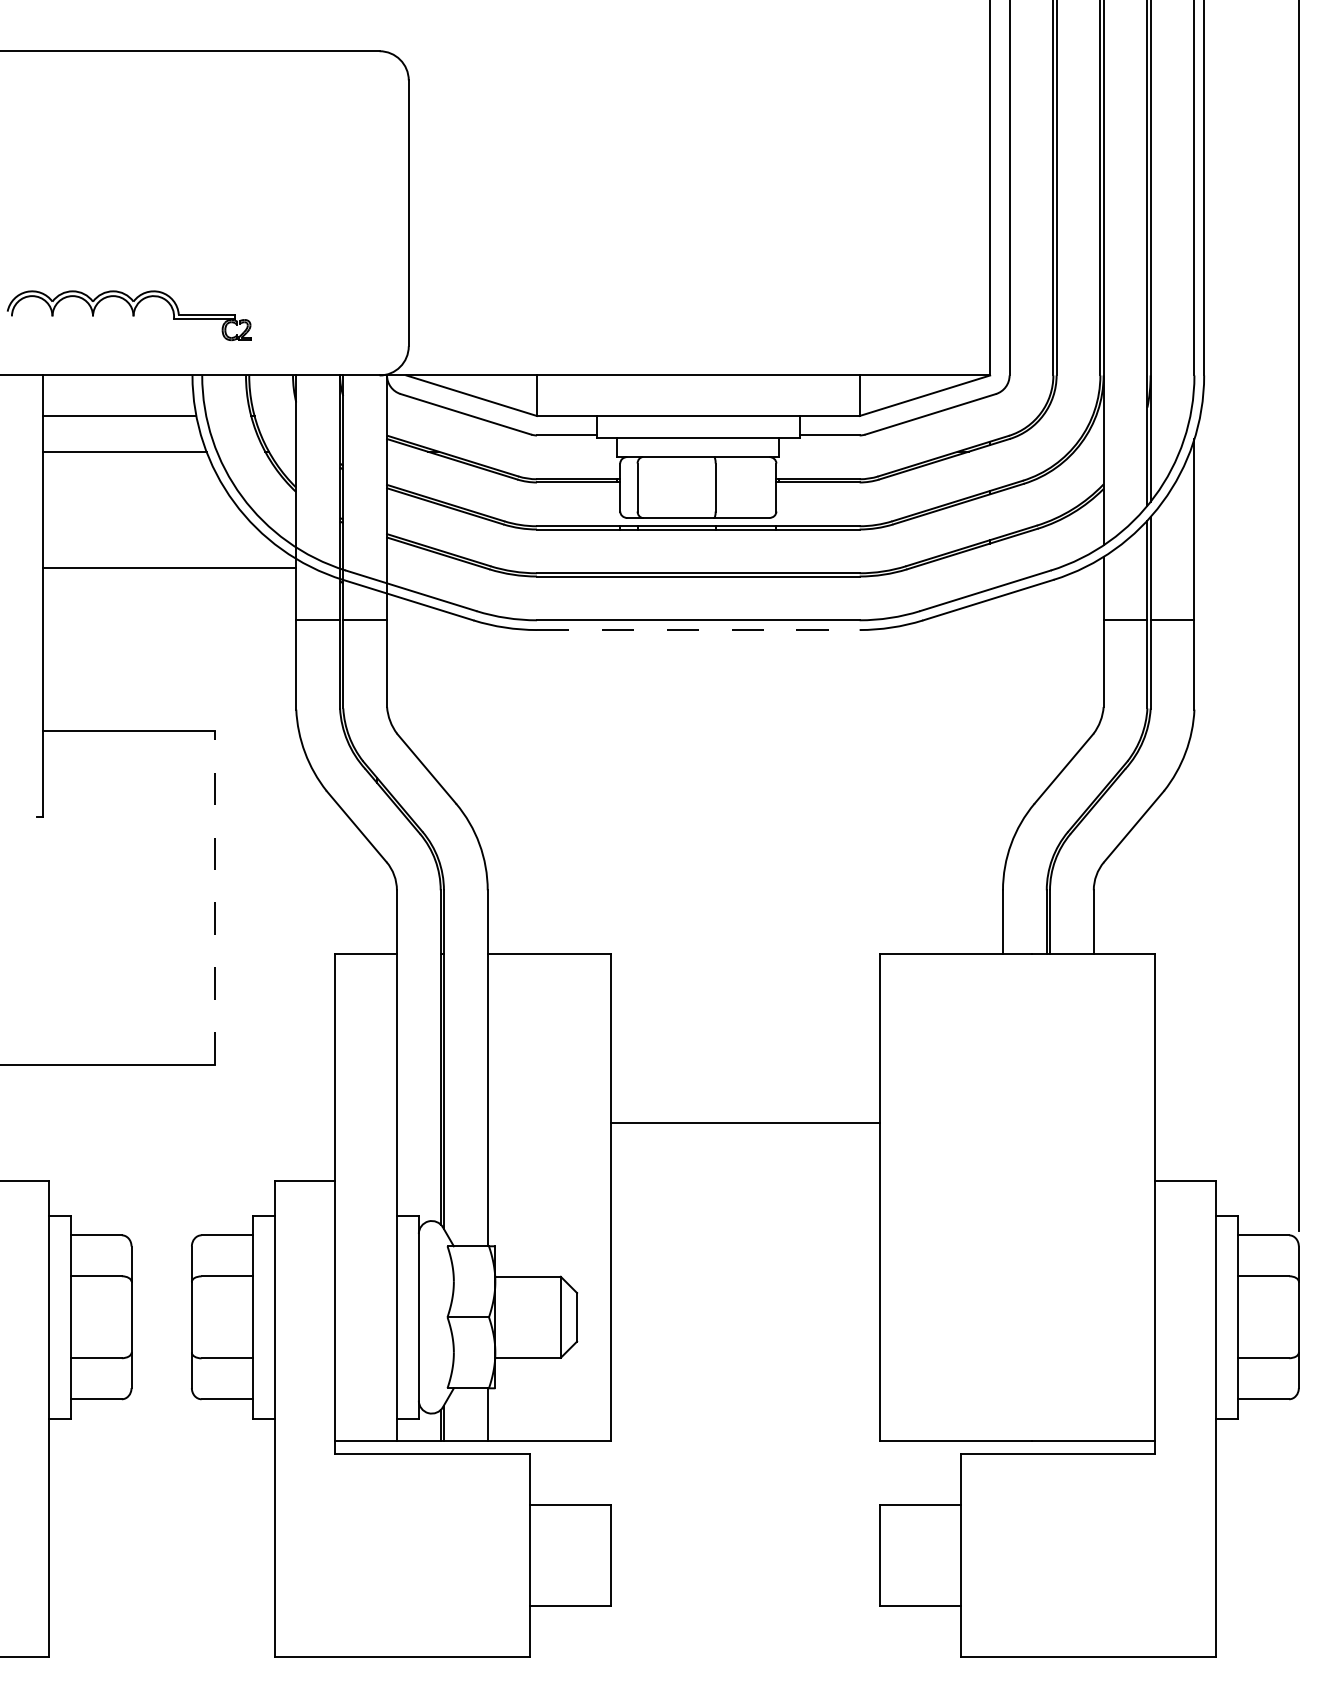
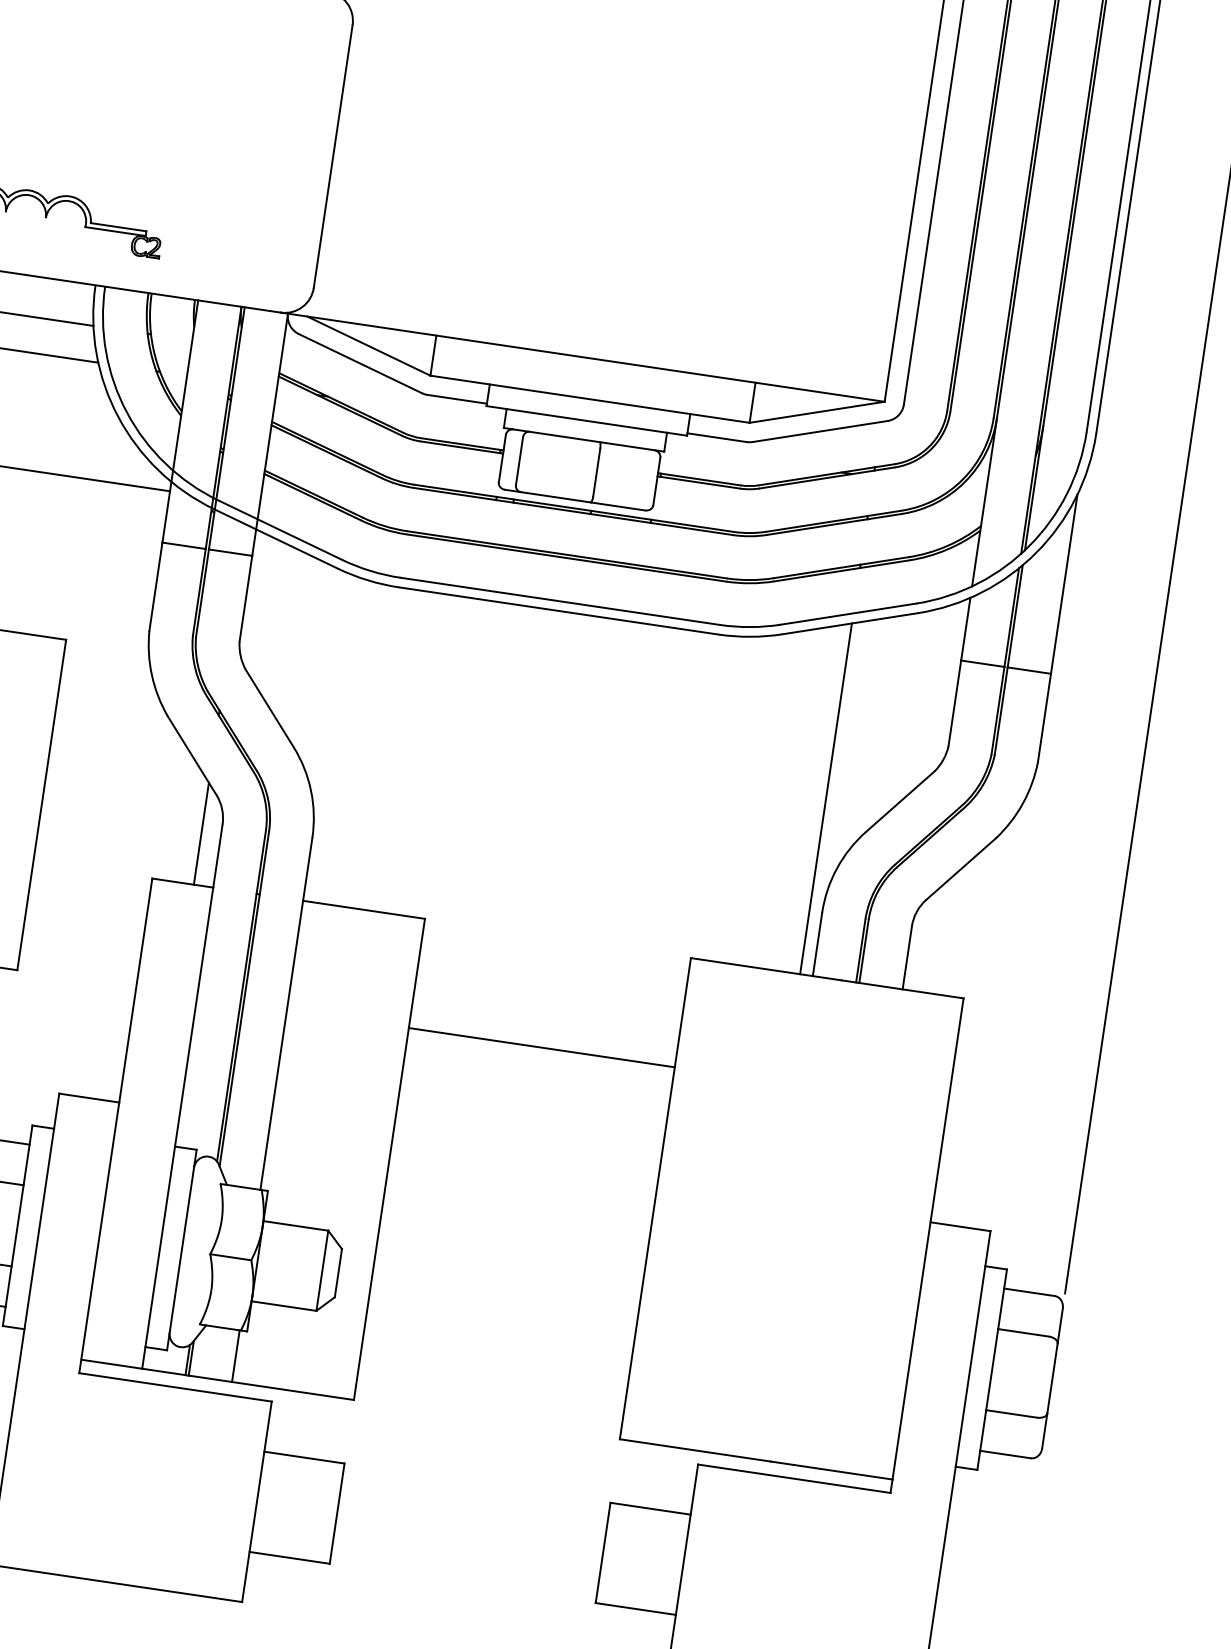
line: (698, 630) -> (558, 611), dashed -> solid
line: (990, 776) -> (826, 798), added
line: (215, 897) -> (42, 805), dashed -> solid
line: (377, 902) -> (201, 833), added
line: (744, 1122) -> (540, 1047), moved

